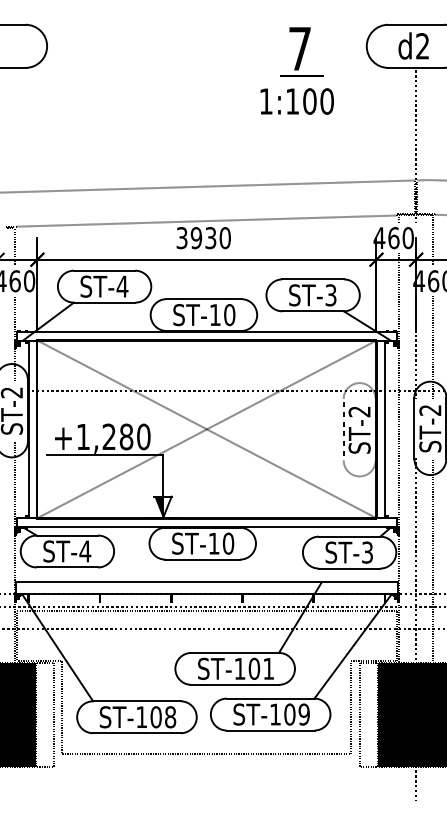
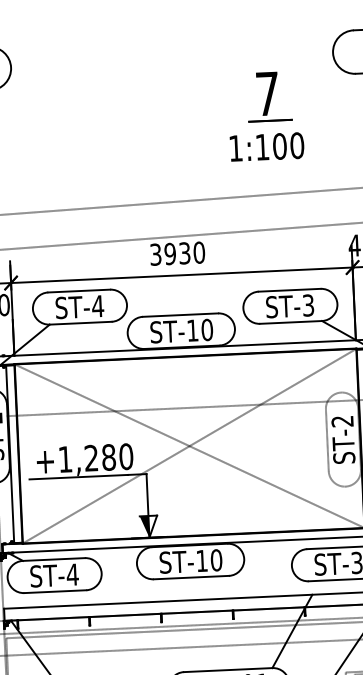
part: (296, 70) -> (264, 115), moved

